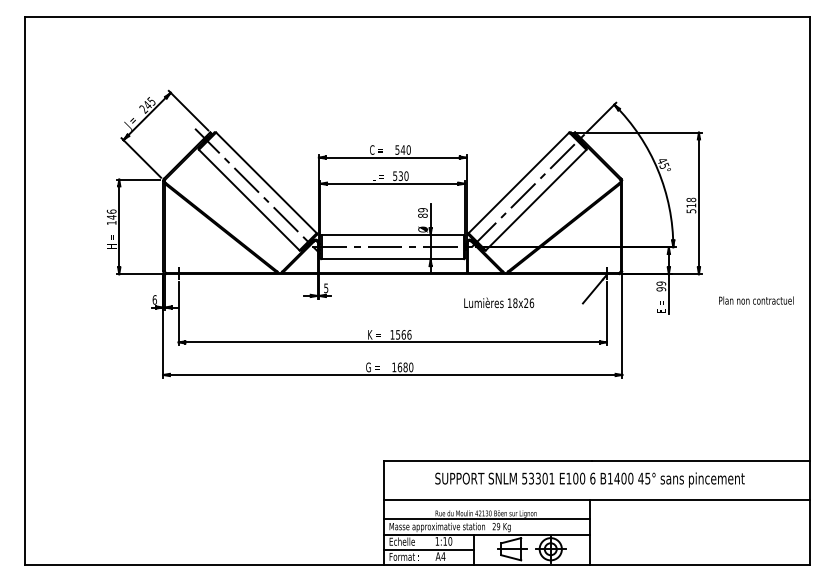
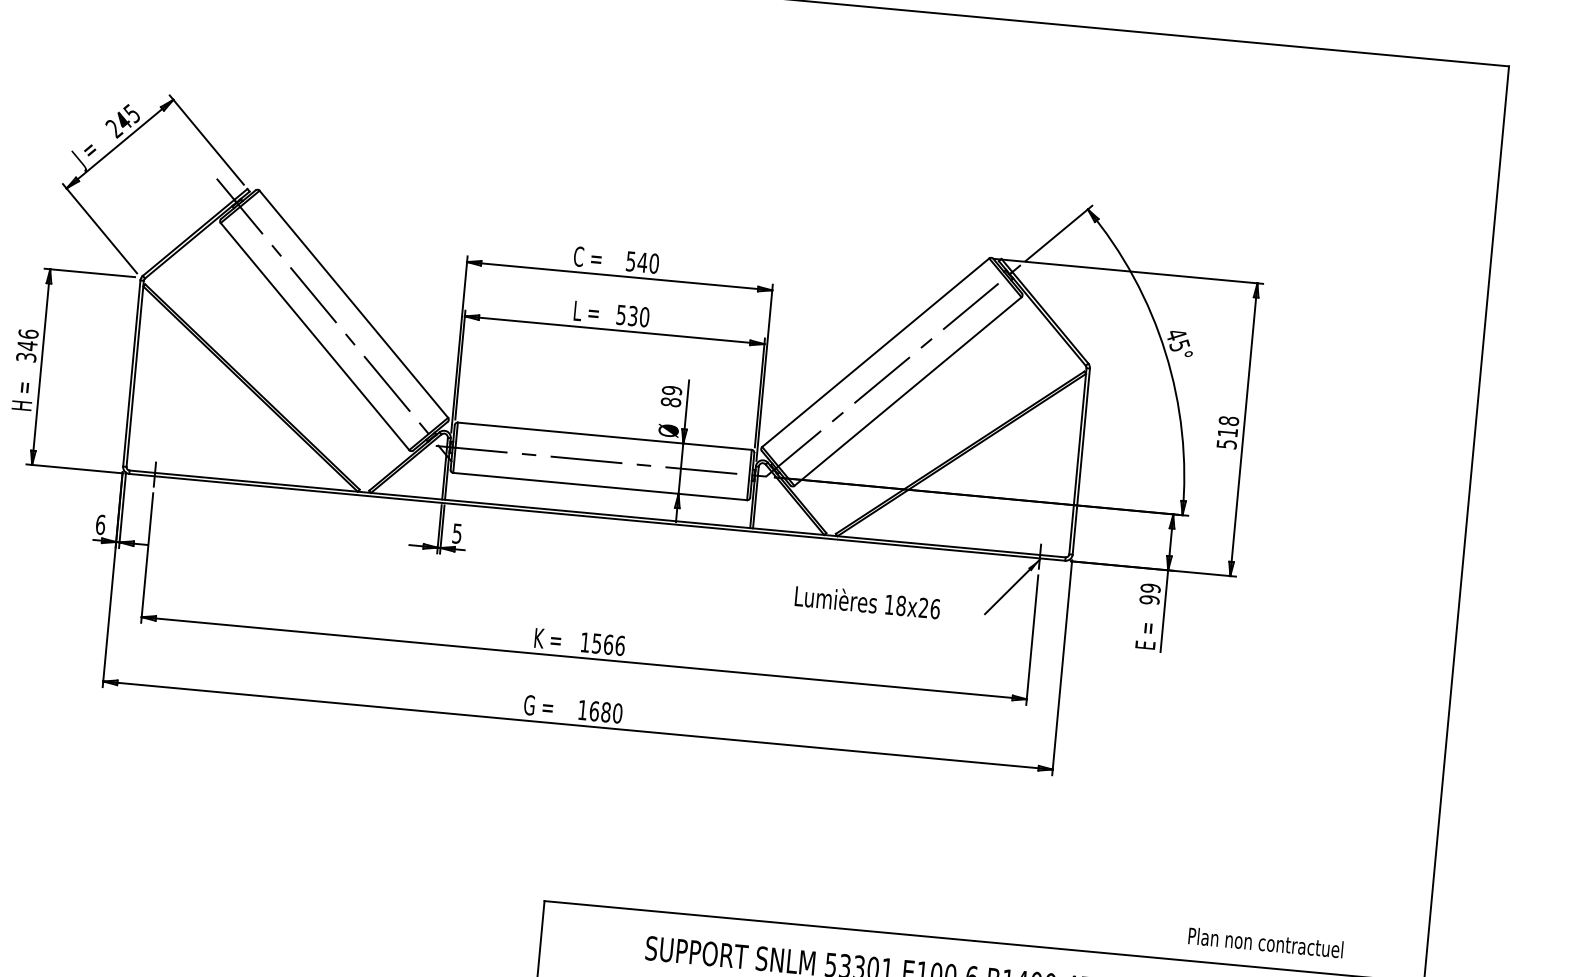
text: (111, 222) -> (25, 356), 146 -> 346
text: (756, 300) -> (1266, 942), moved
text: (499, 302) -> (868, 601), moved

